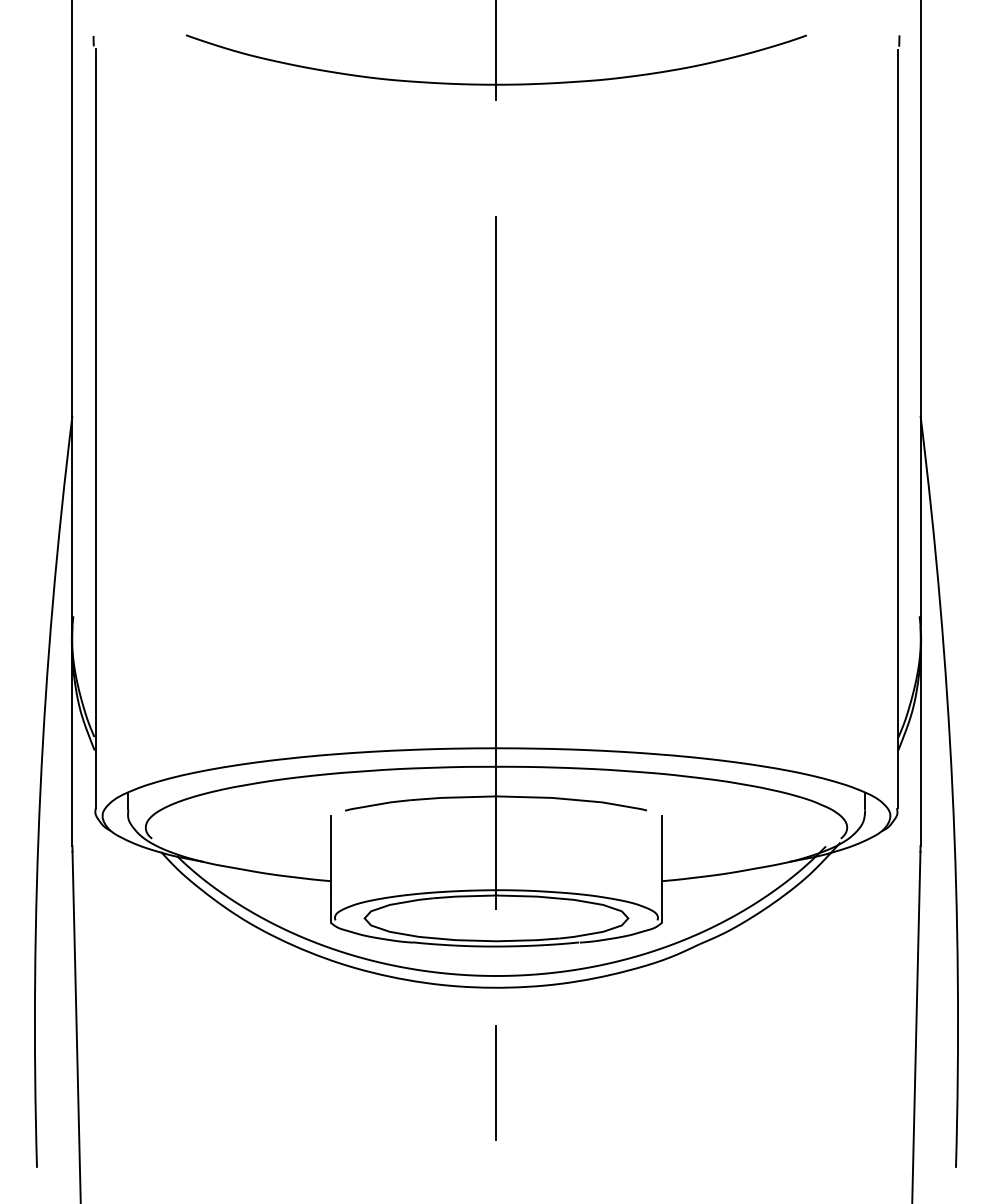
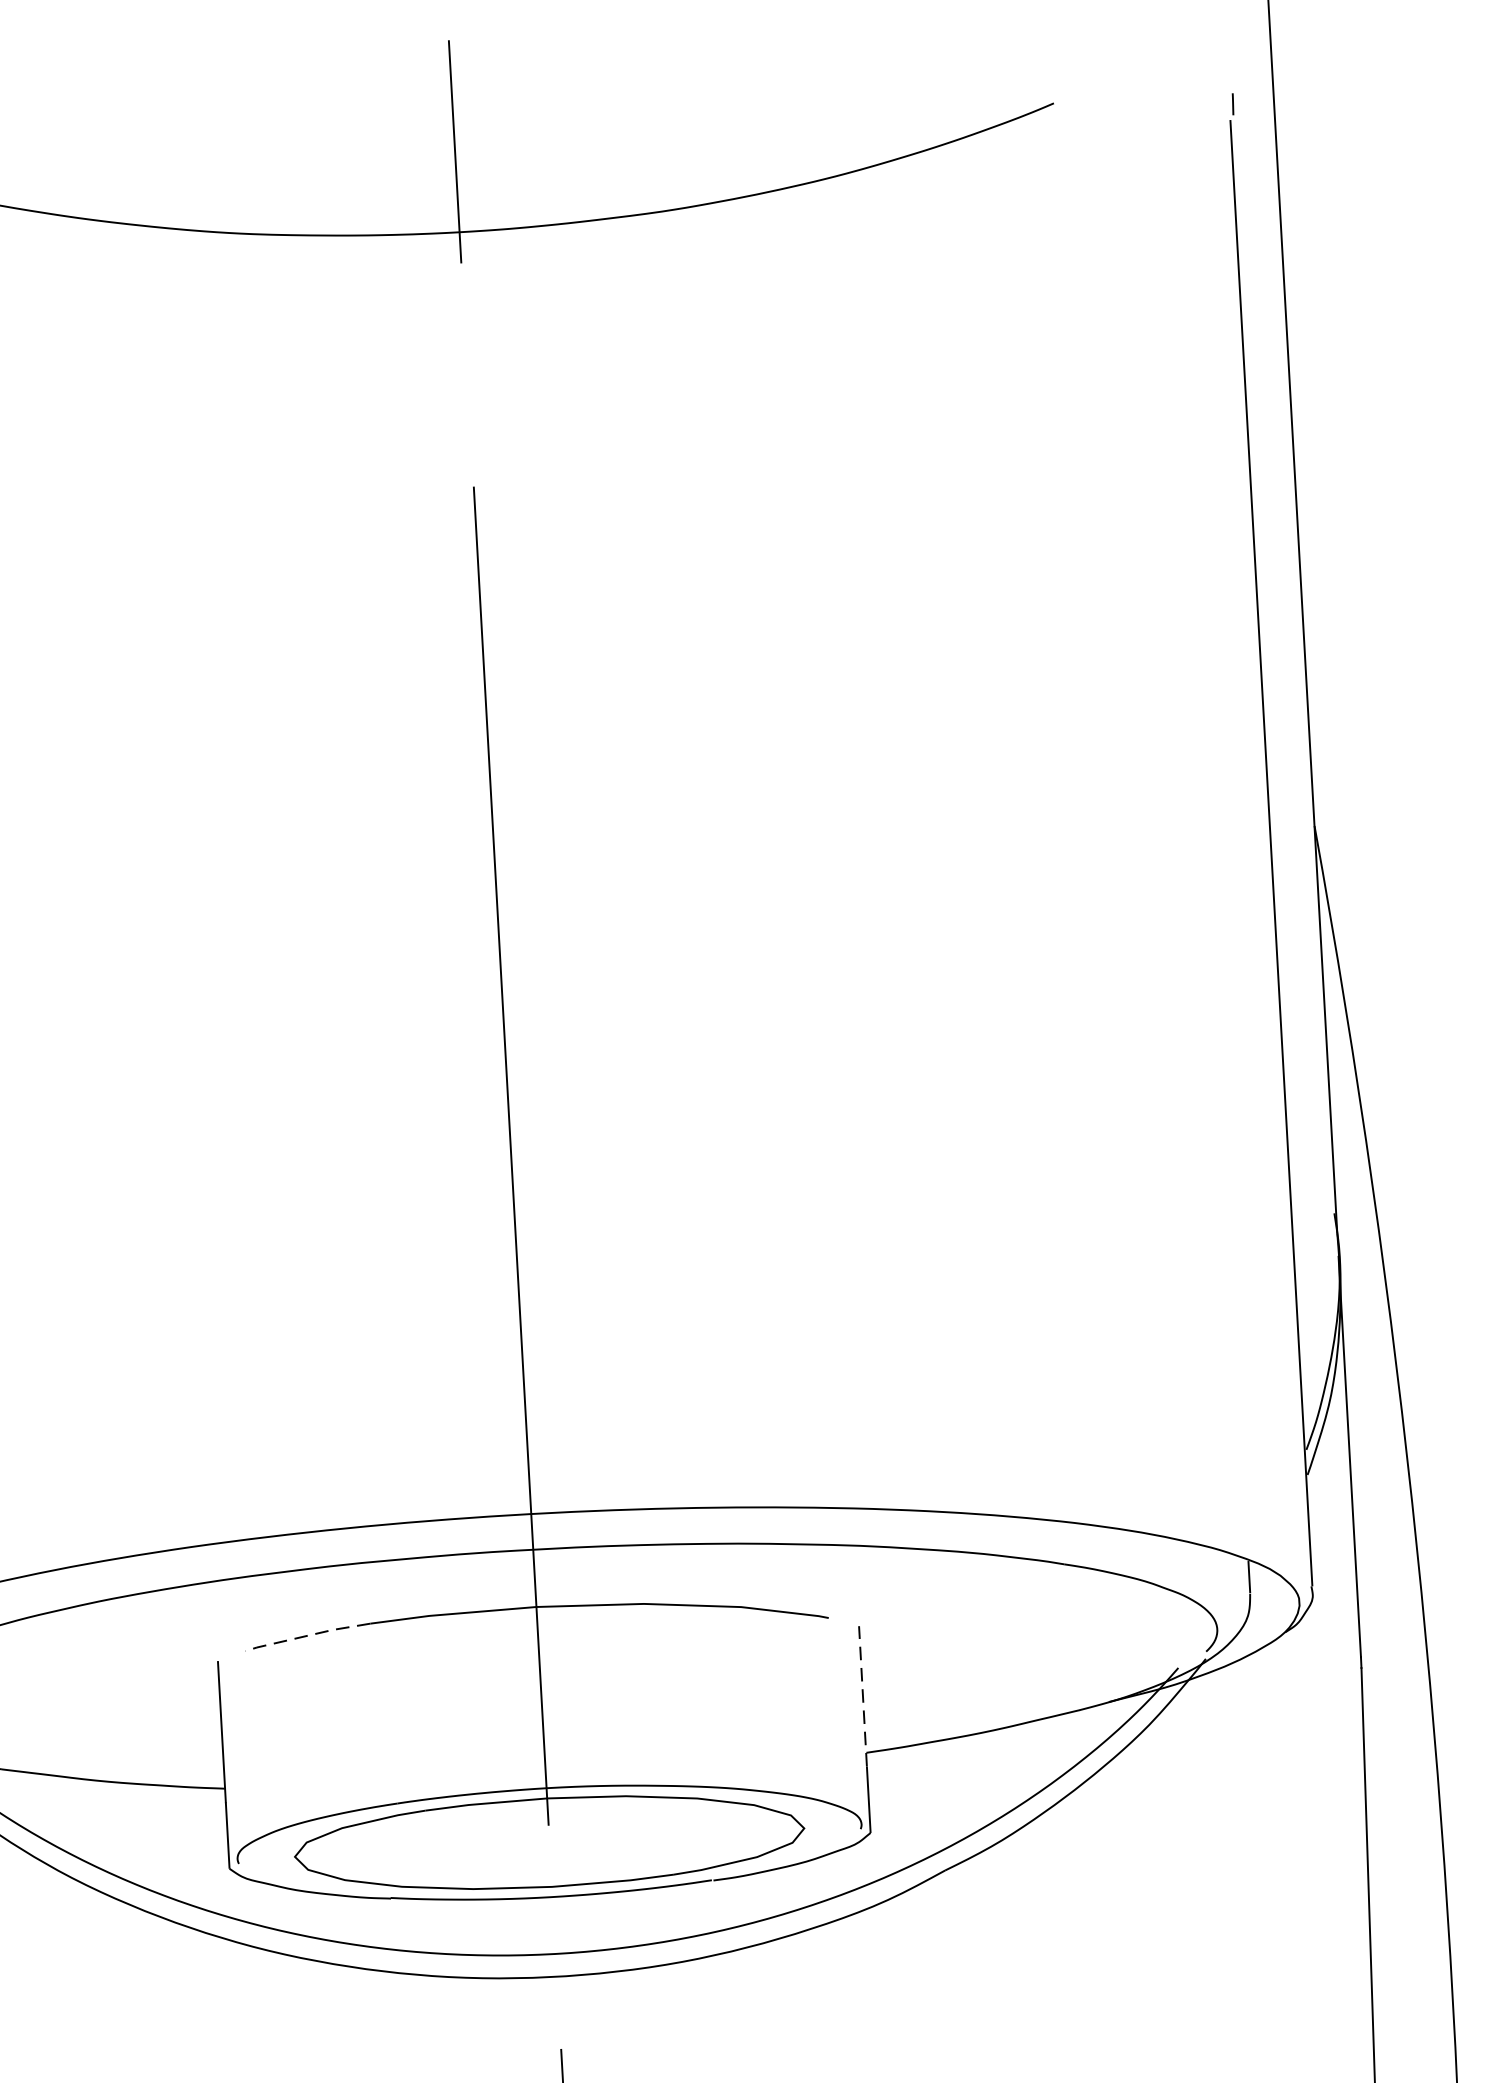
line: (377, 804) -> (307, 1635), solid -> dashed
line: (662, 851) -> (863, 1695), solid -> dashed

